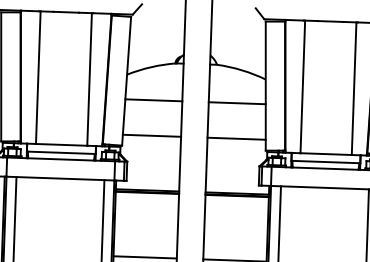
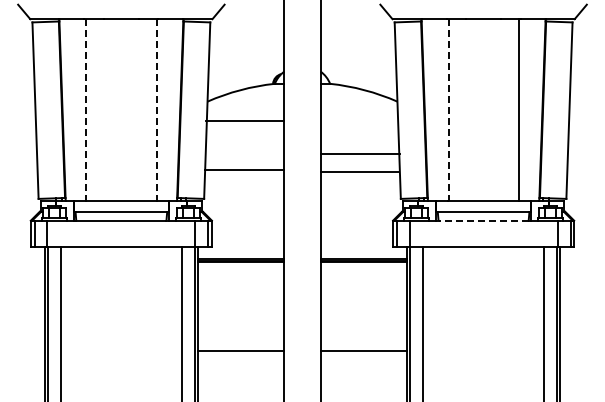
line: (38, 77) -> (86, 109), solid -> dashed
line: (89, 79) -> (156, 109), solid -> dashed
line: (302, 86) -> (448, 109), solid -> dashed
line: (153, 100) -> (245, 121), moved
line: (237, 103) -> (359, 172), moved
line: (151, 136) -> (244, 170), moved
line: (236, 139) -> (360, 154), moved
line: (325, 168) -> (483, 220), solid -> dashed

